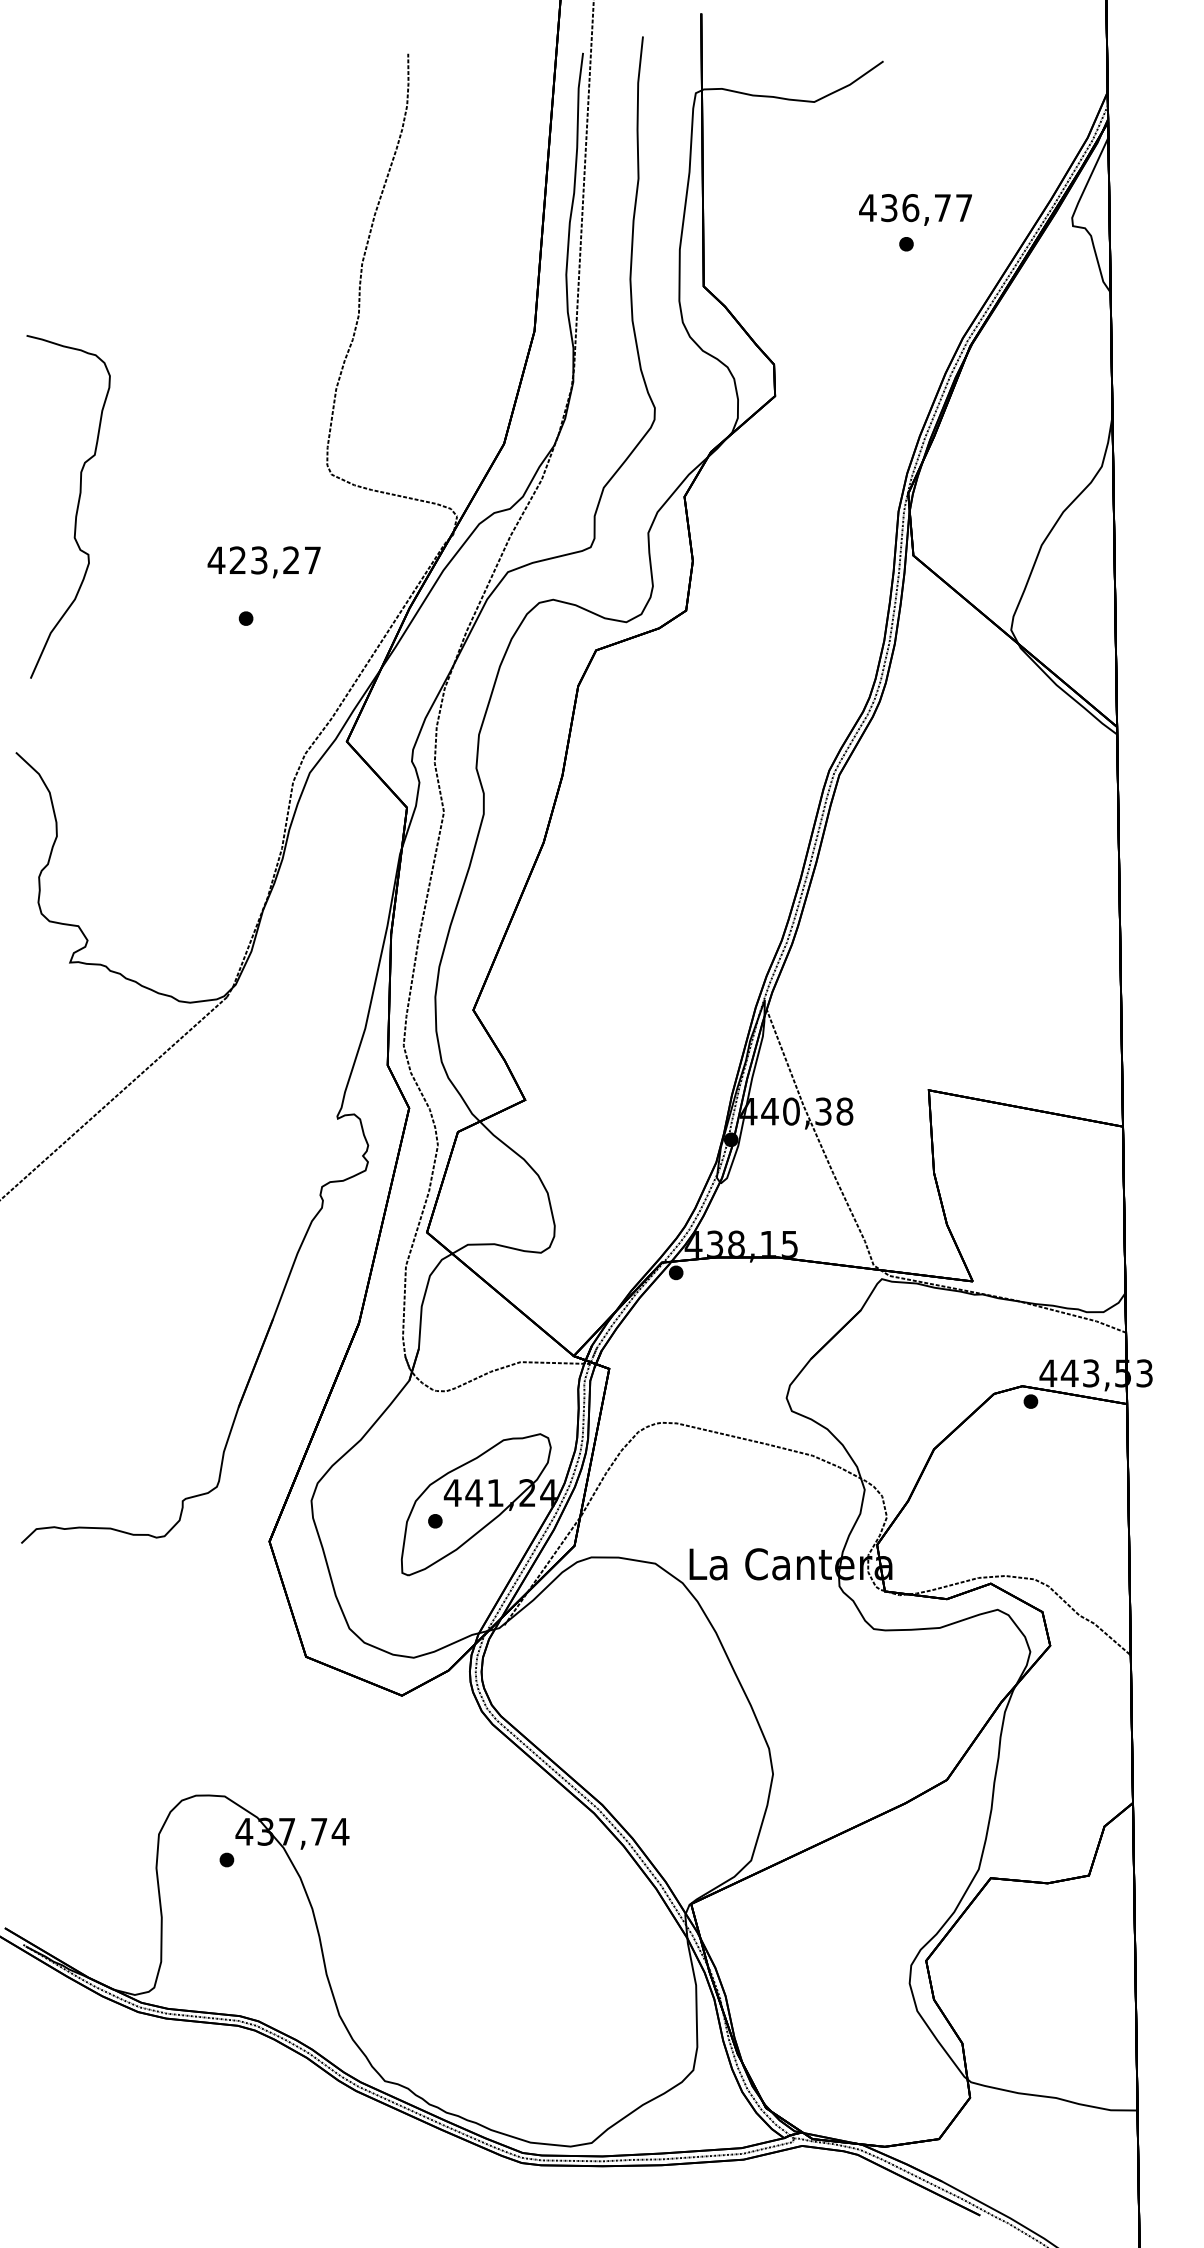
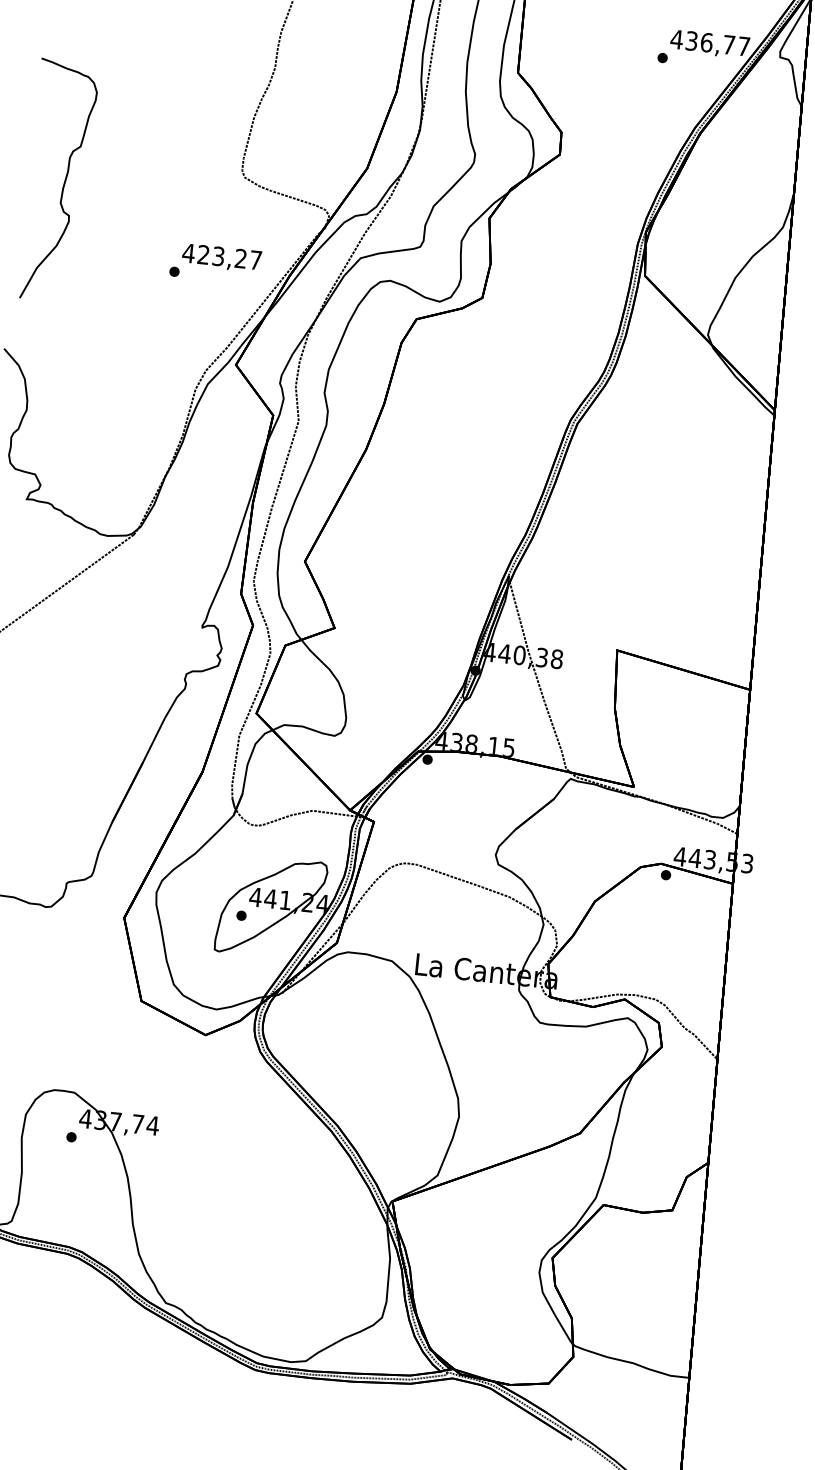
text: (915, 209) -> (709, 44), moved
text: (263, 562) -> (221, 258), moved

